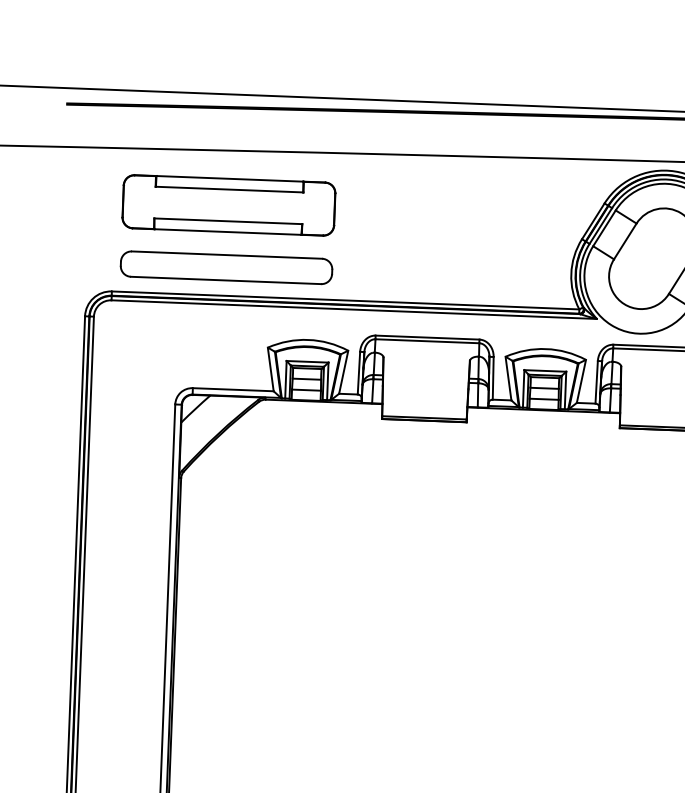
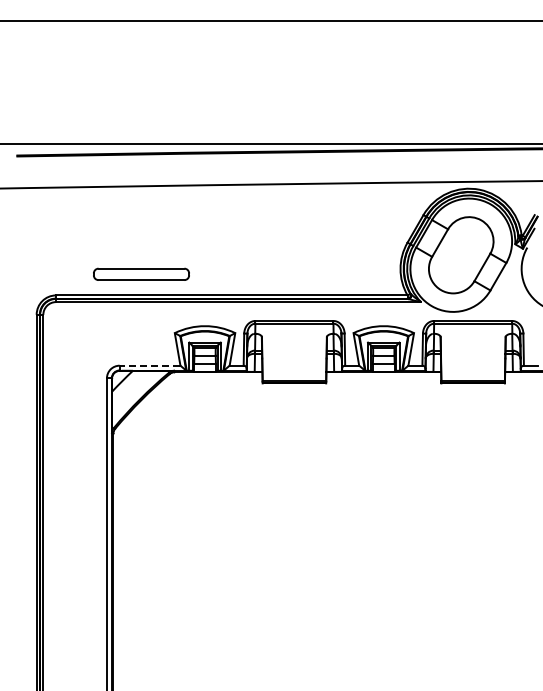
part: (228, 205) -> (141, 227), removed
part: (226, 267) -> (141, 274), size x0.6
line: (232, 389) -> (149, 365), solid -> dashed

